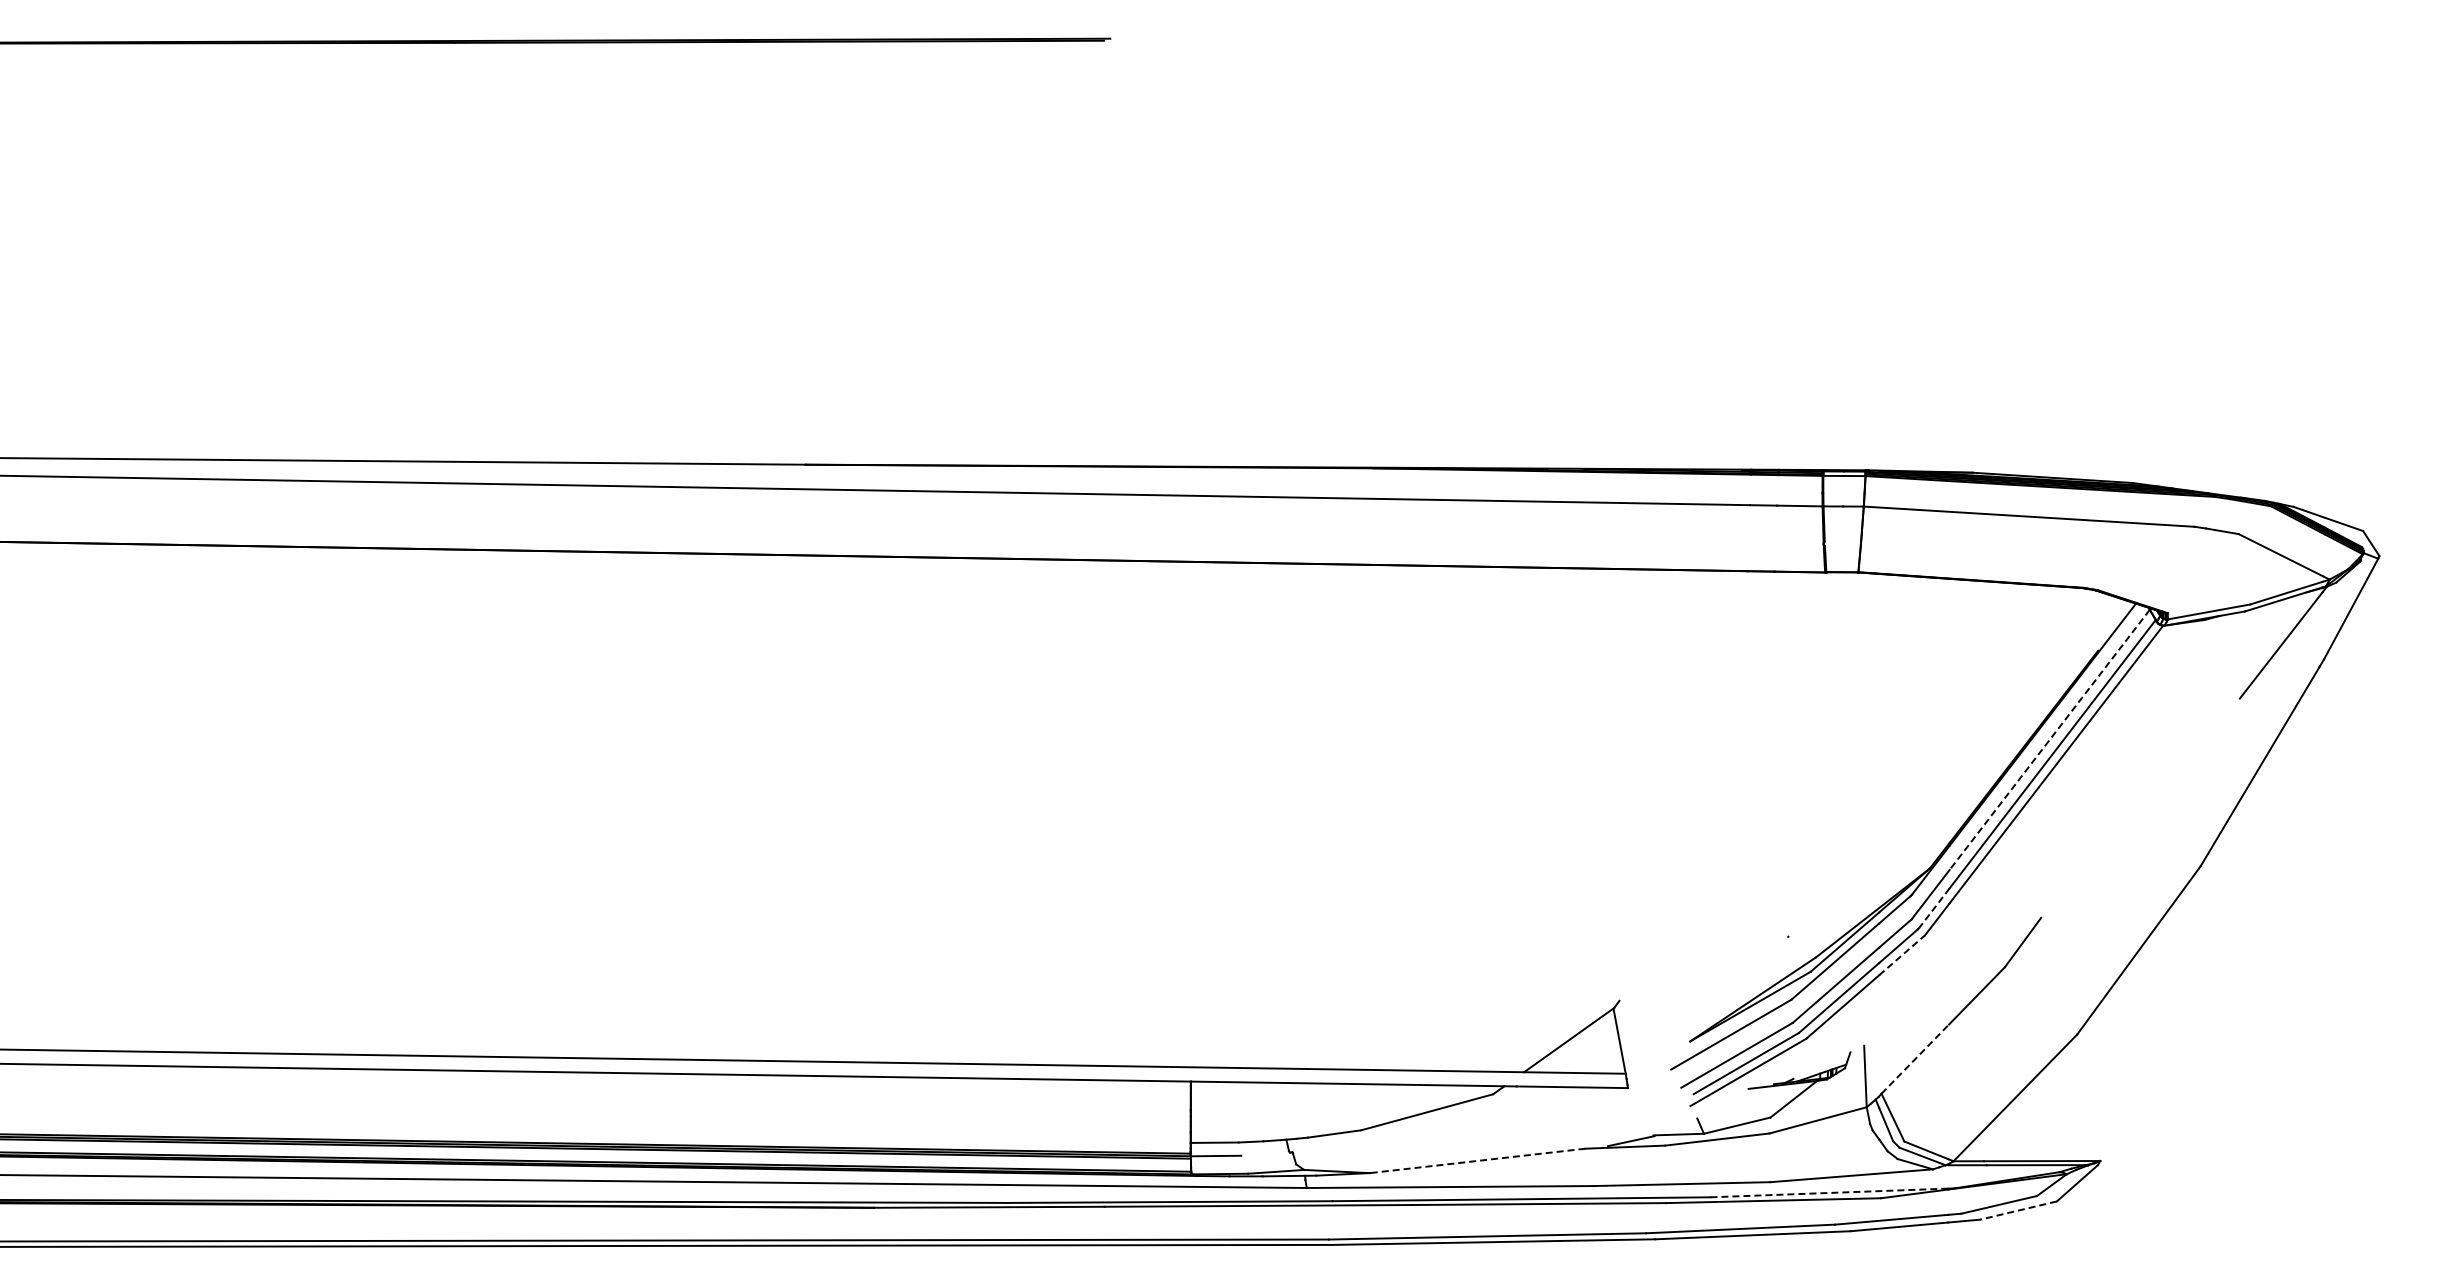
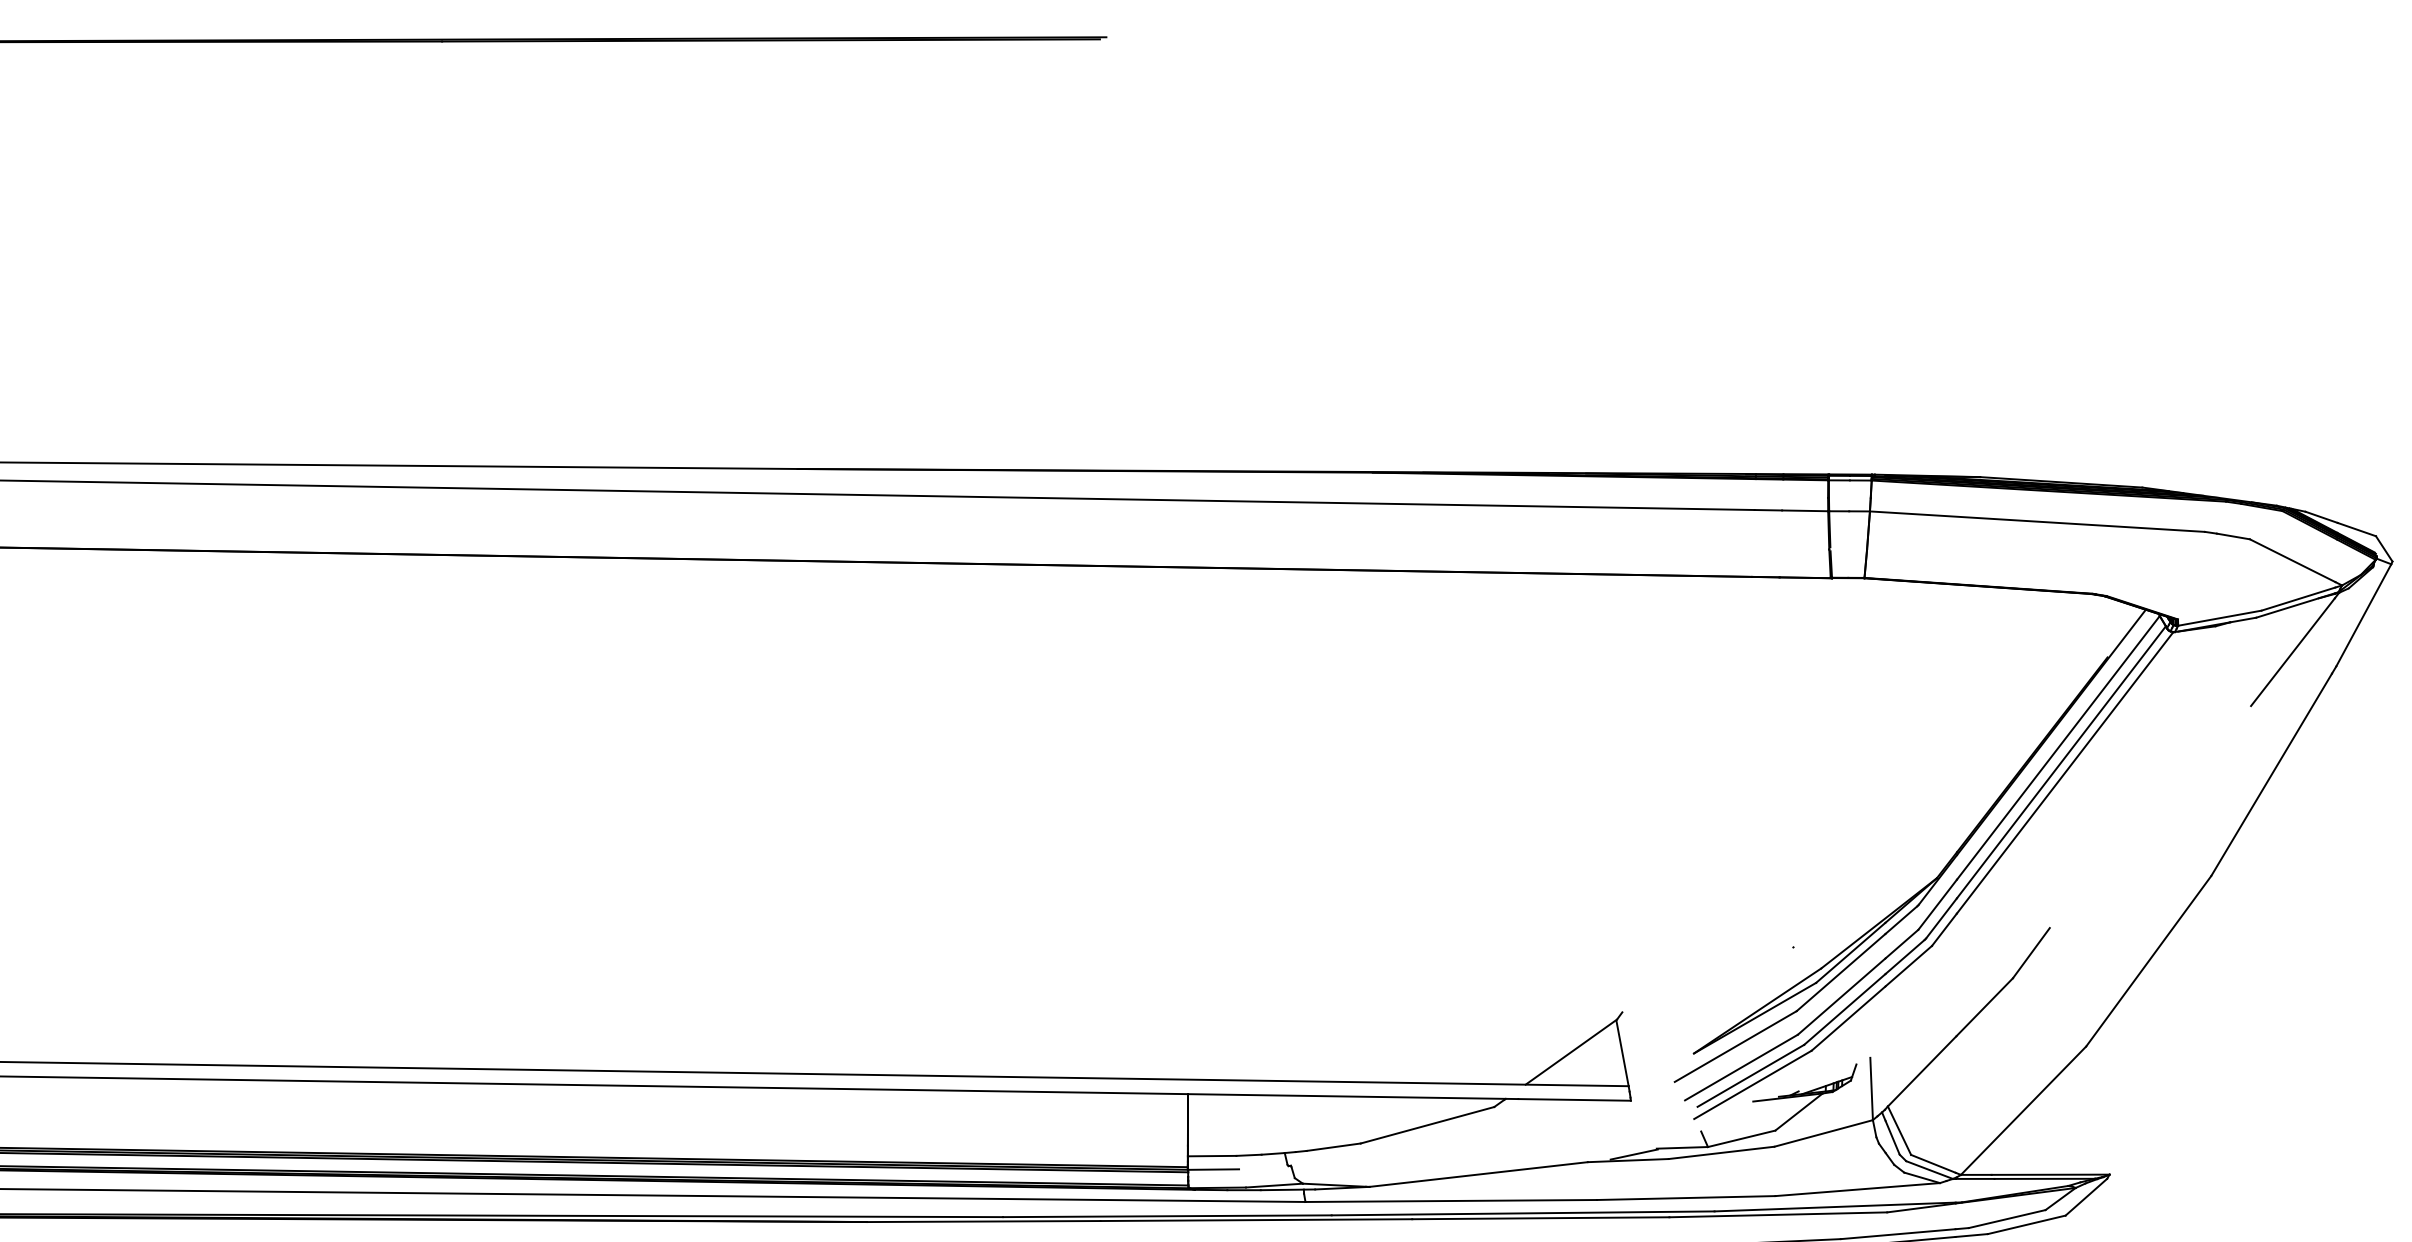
line: (2049, 740) -> (2058, 748), dashed -> solid
line: (1934, 908) -> (1941, 918), dashed -> solid
line: (1902, 954) -> (1909, 965), dashed -> solid
line: (1915, 1058) -> (1922, 1070), dashed -> solid
line: (1477, 1160) -> (1478, 1174), dashed -> solid
line: (1829, 1192) -> (1835, 1206), dashed -> solid
line: (2018, 1210) -> (2026, 1224), dashed -> solid

